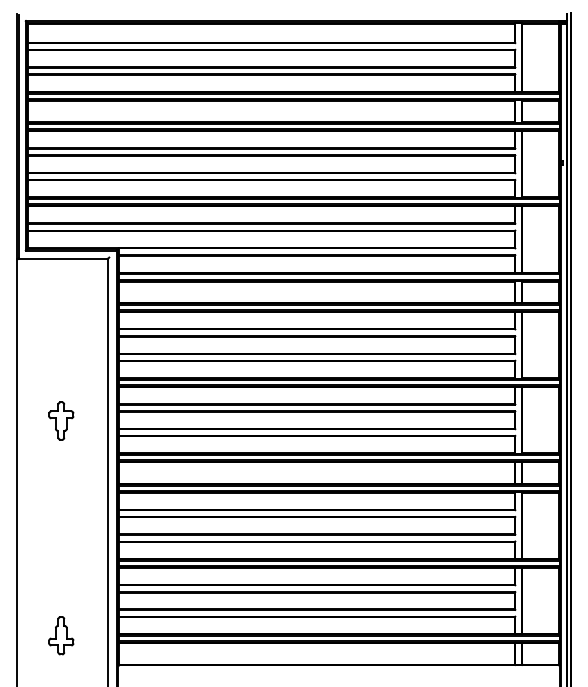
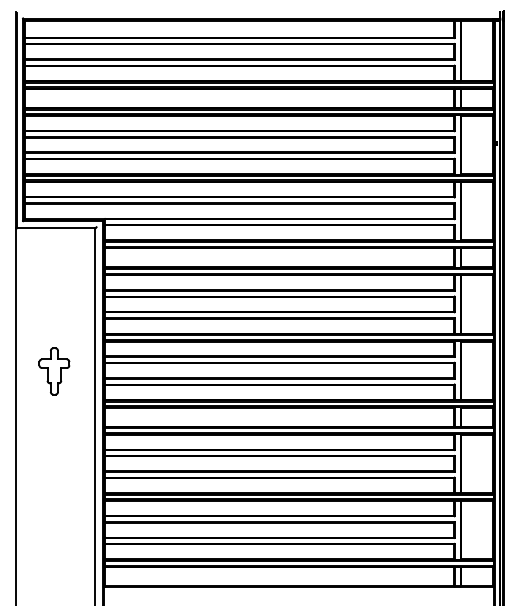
part: (60, 421) -> (53, 371), size x1.4
part: (60, 635) -> (53, 560), removed

